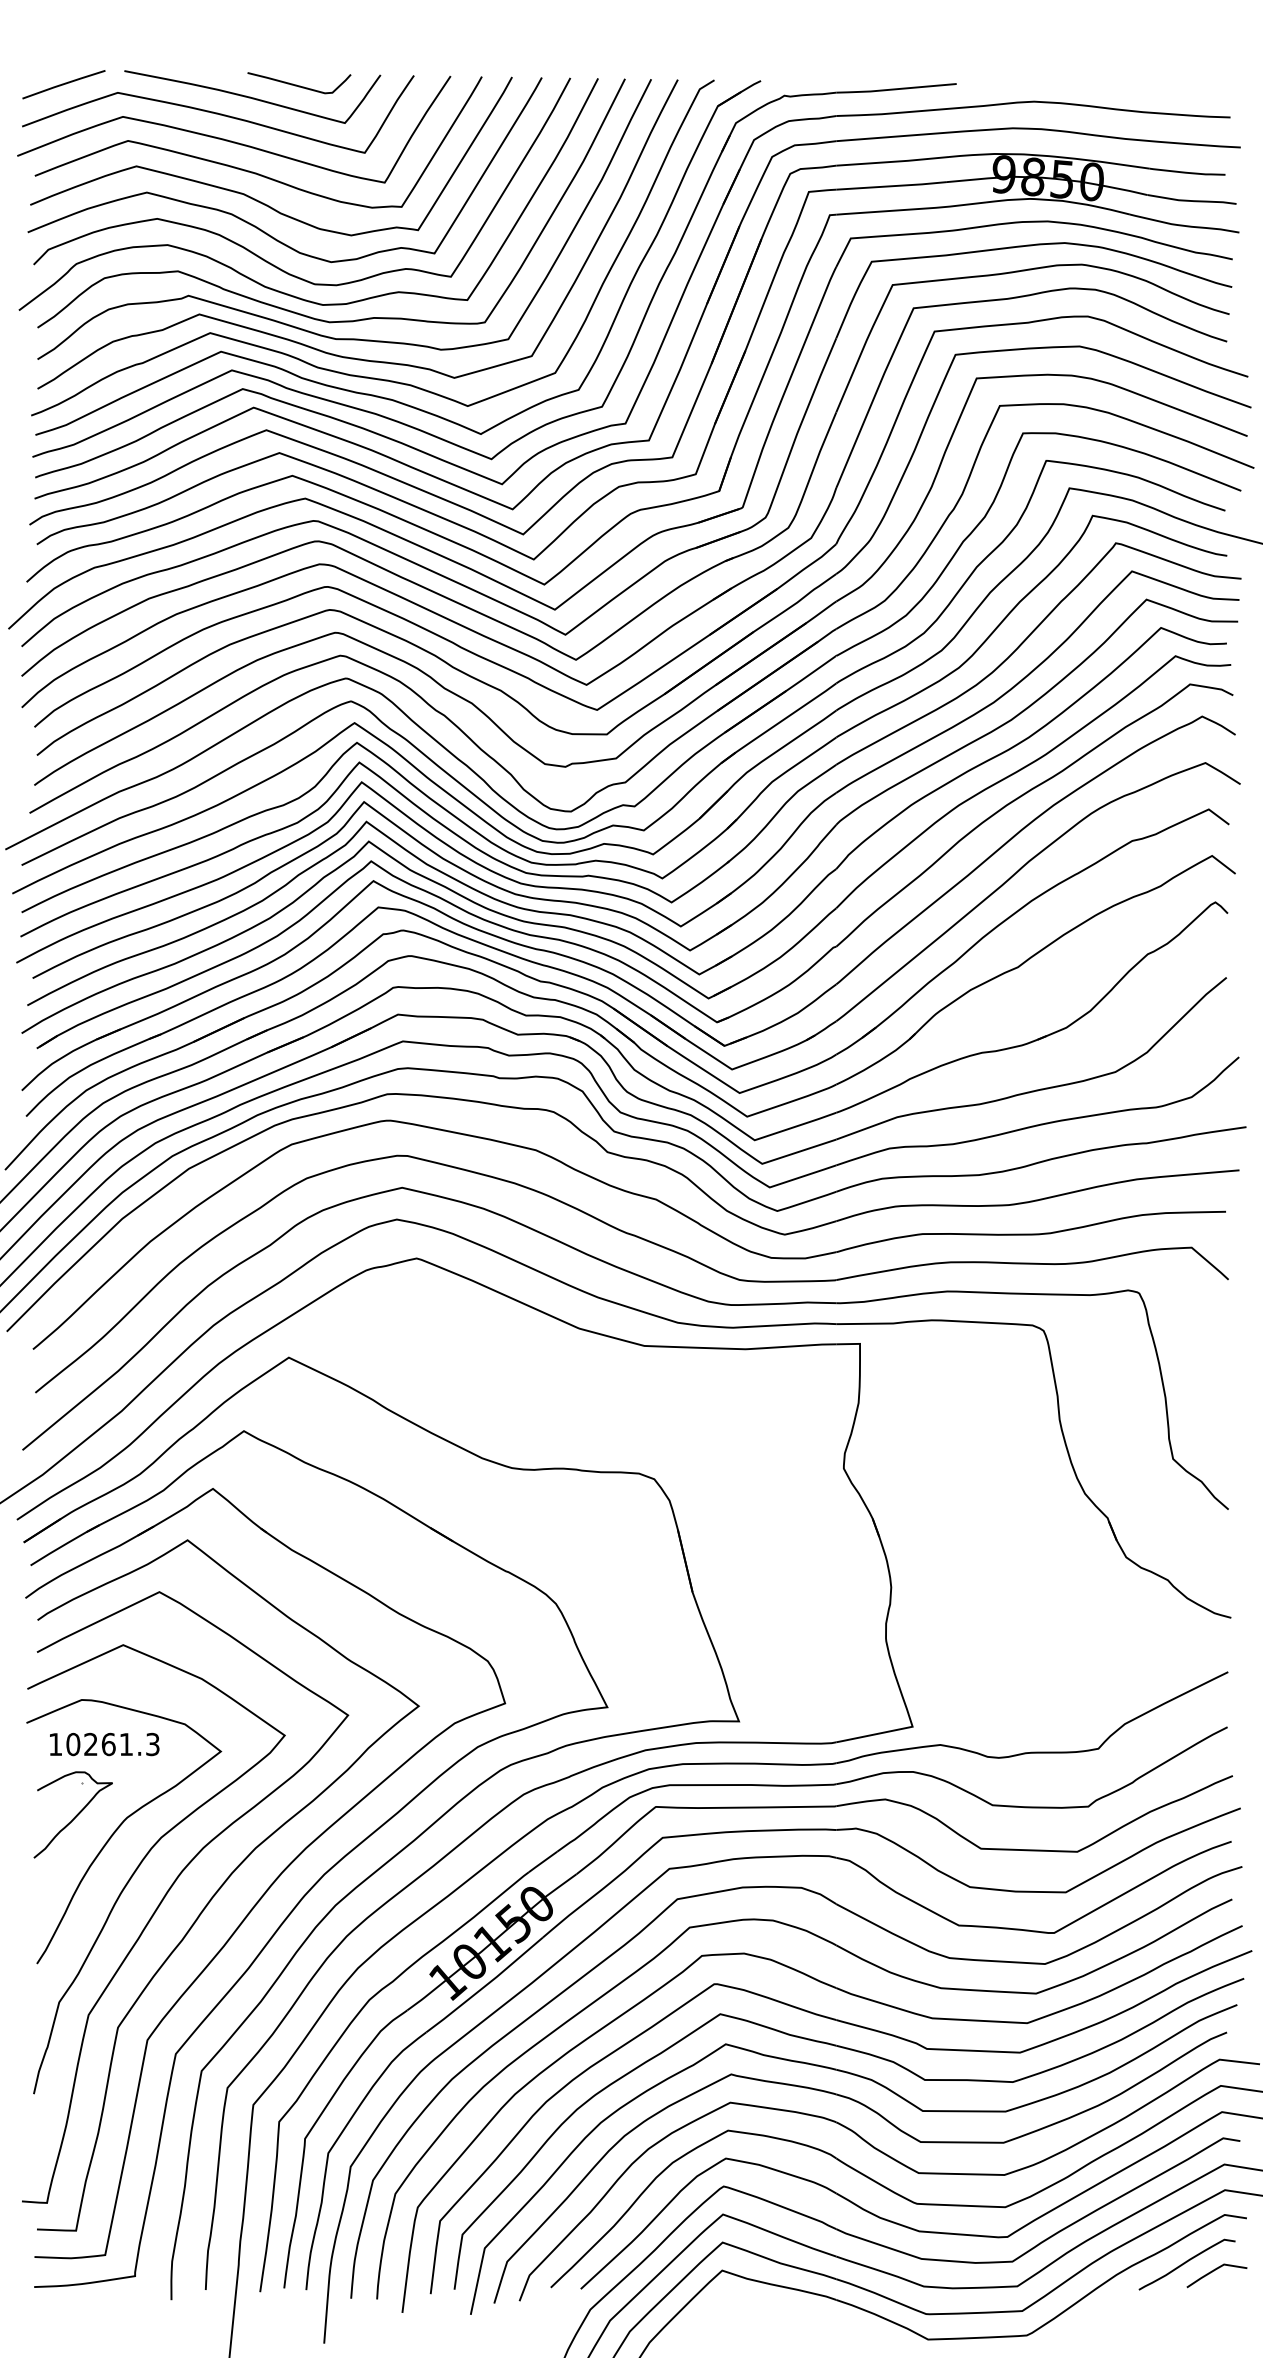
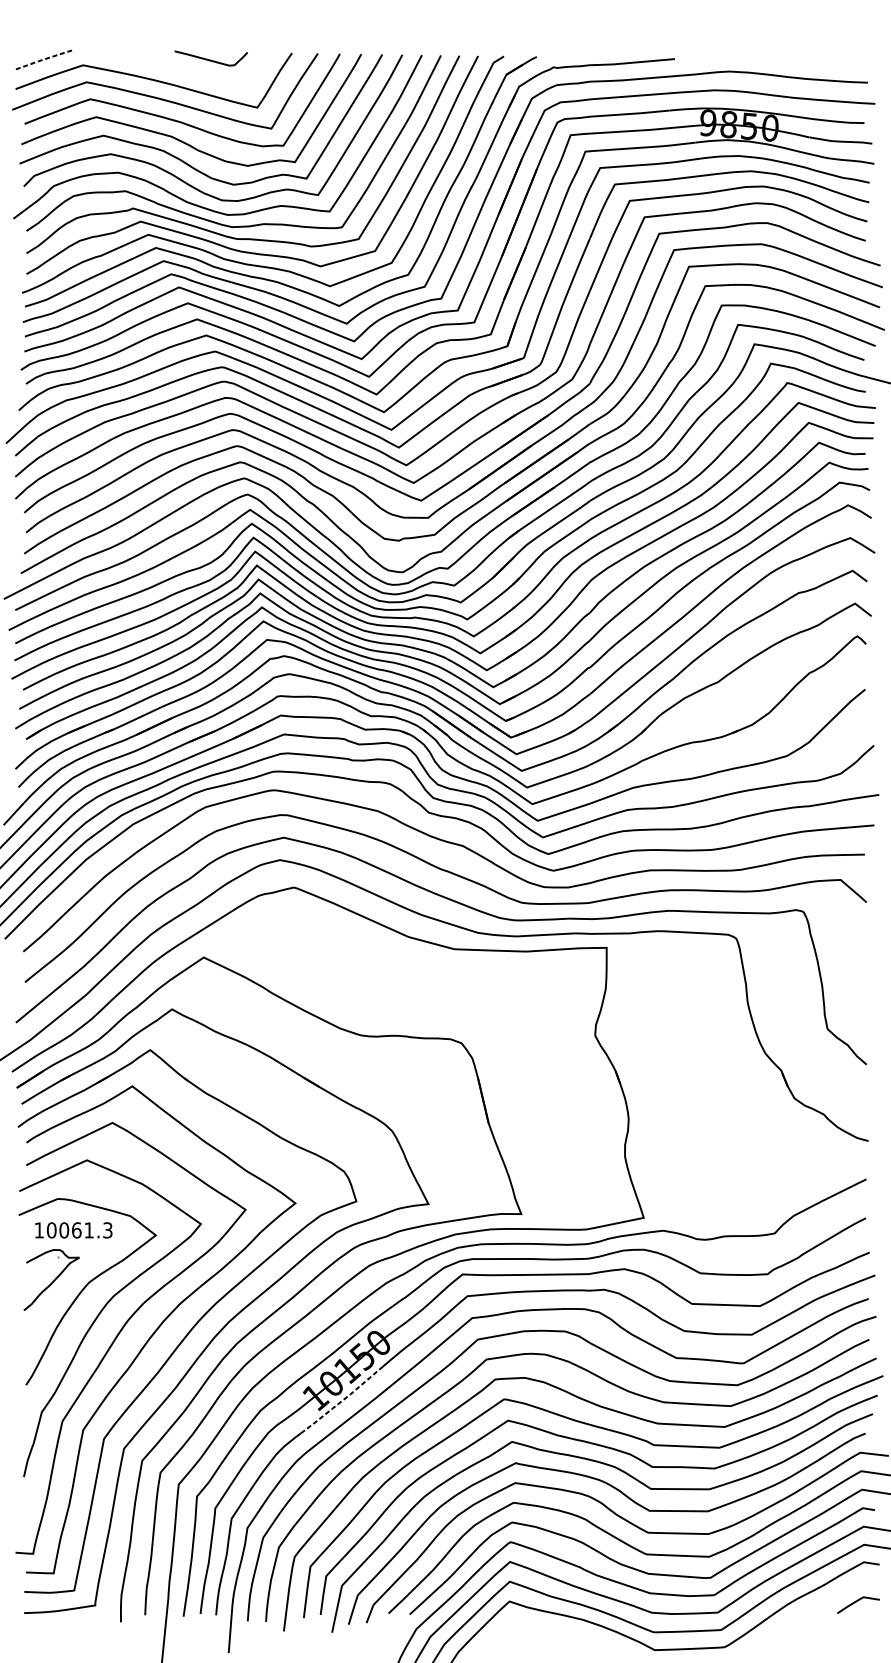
line: (64, 84) -> (45, 59), solid -> dashed
curve: (252, 97) -> (178, 68), removed
text: (90, 1744) -> (63, 1230), 10261.3 -> 10061.3
line: (485, 1986) -> (342, 1401), solid -> dashed
curve: (1185, 2263) -> (836, 1596), removed

